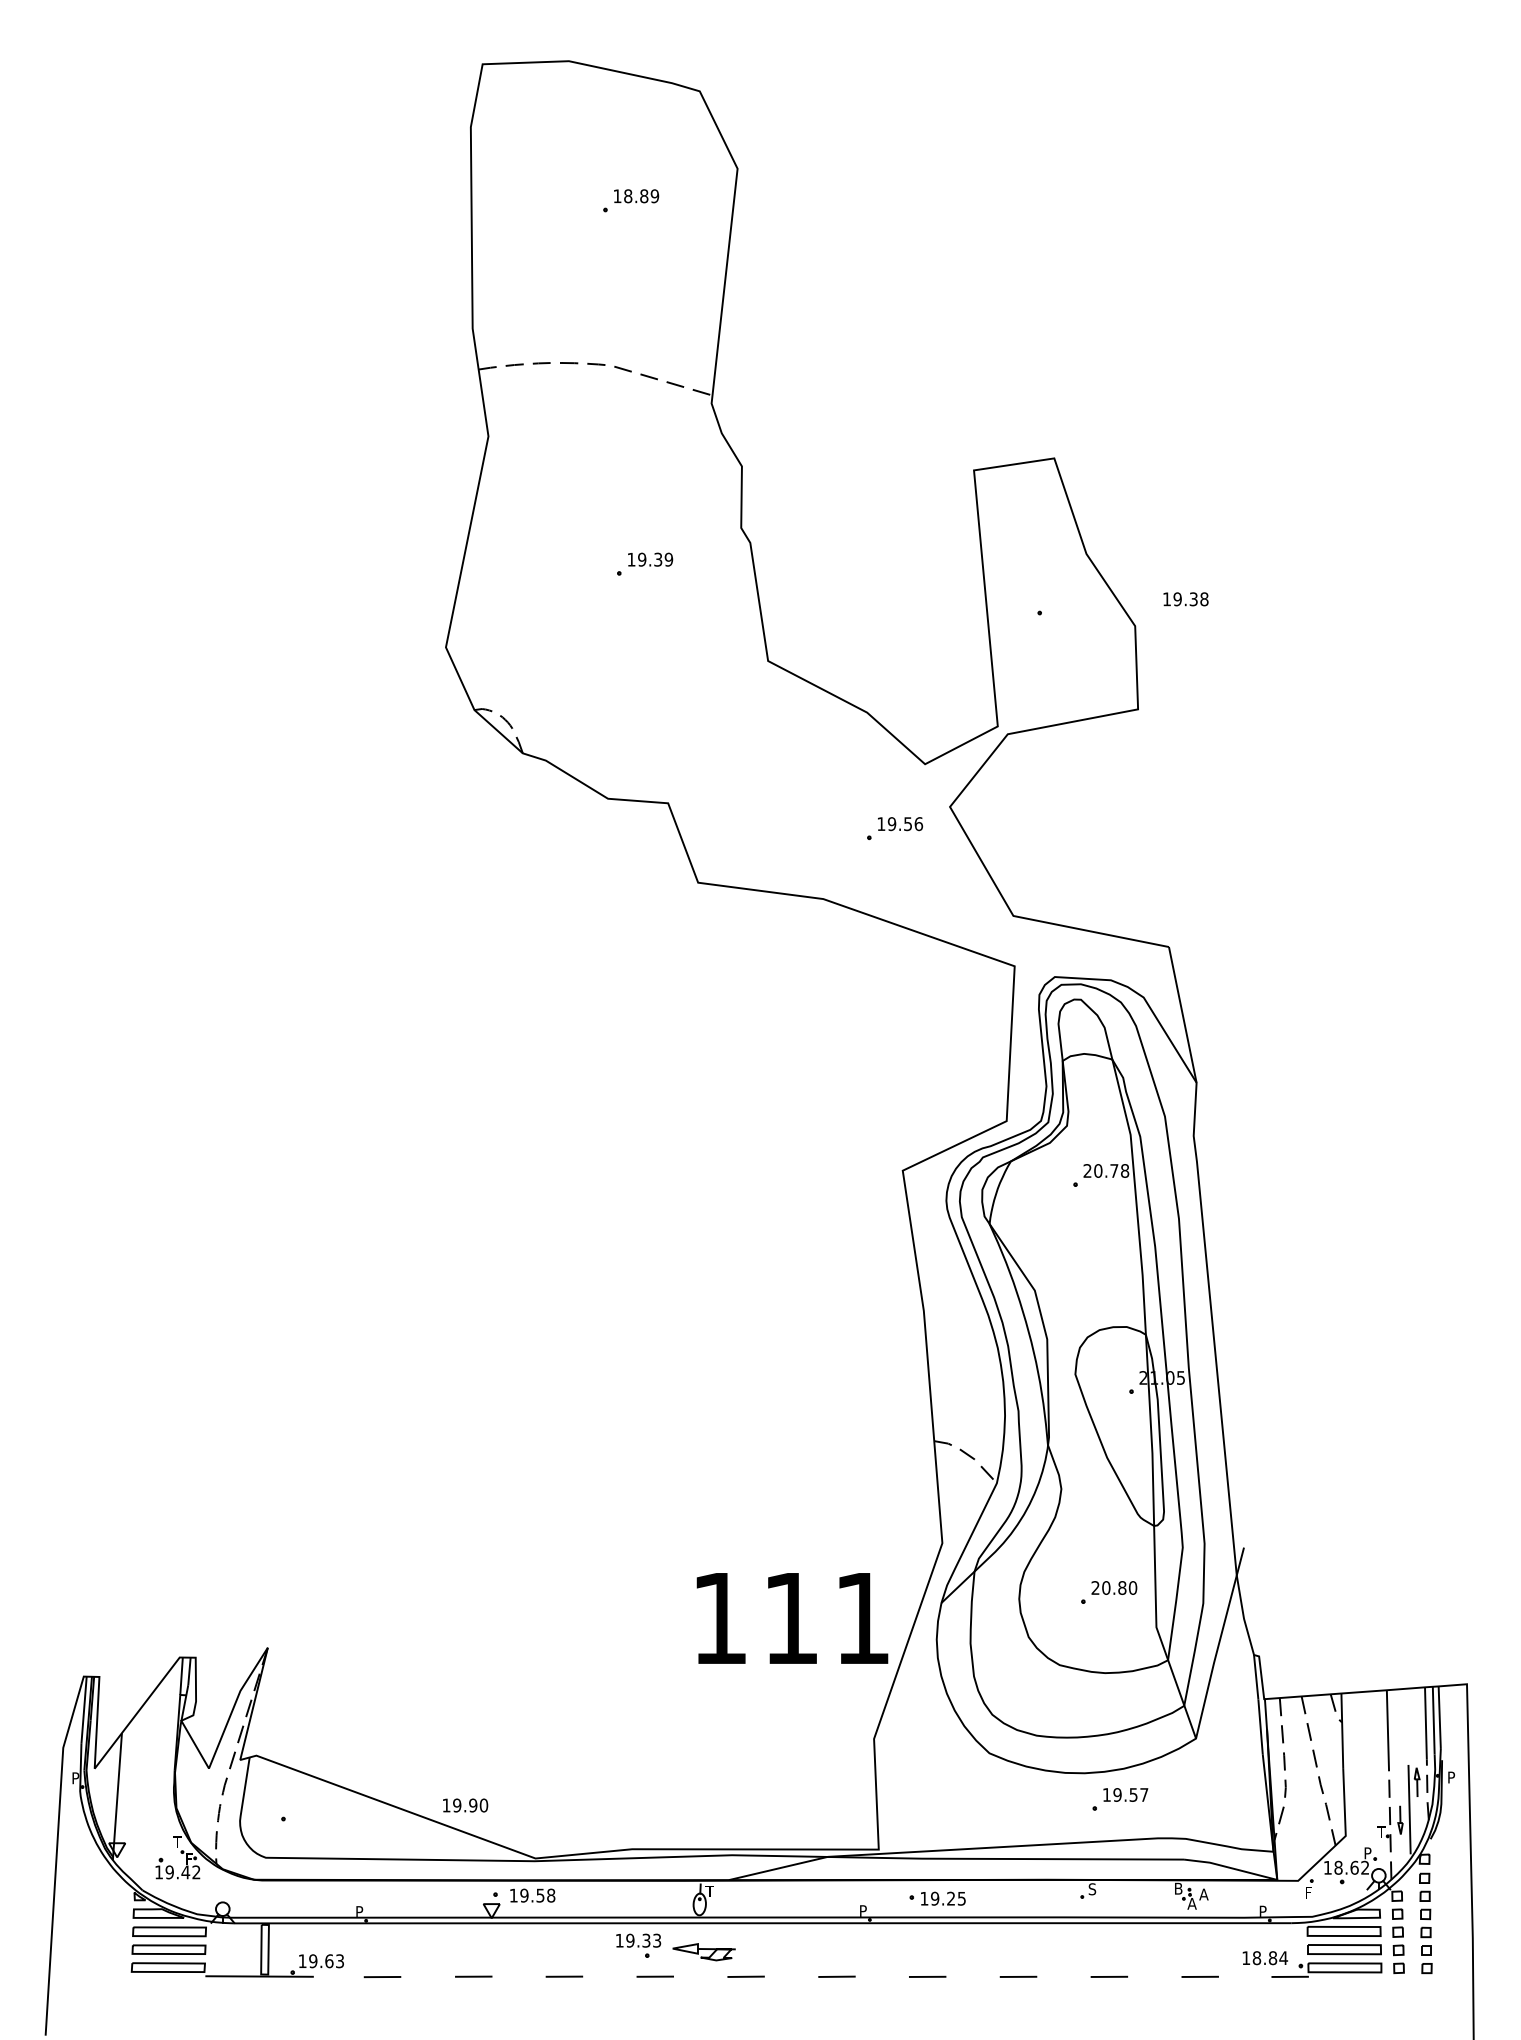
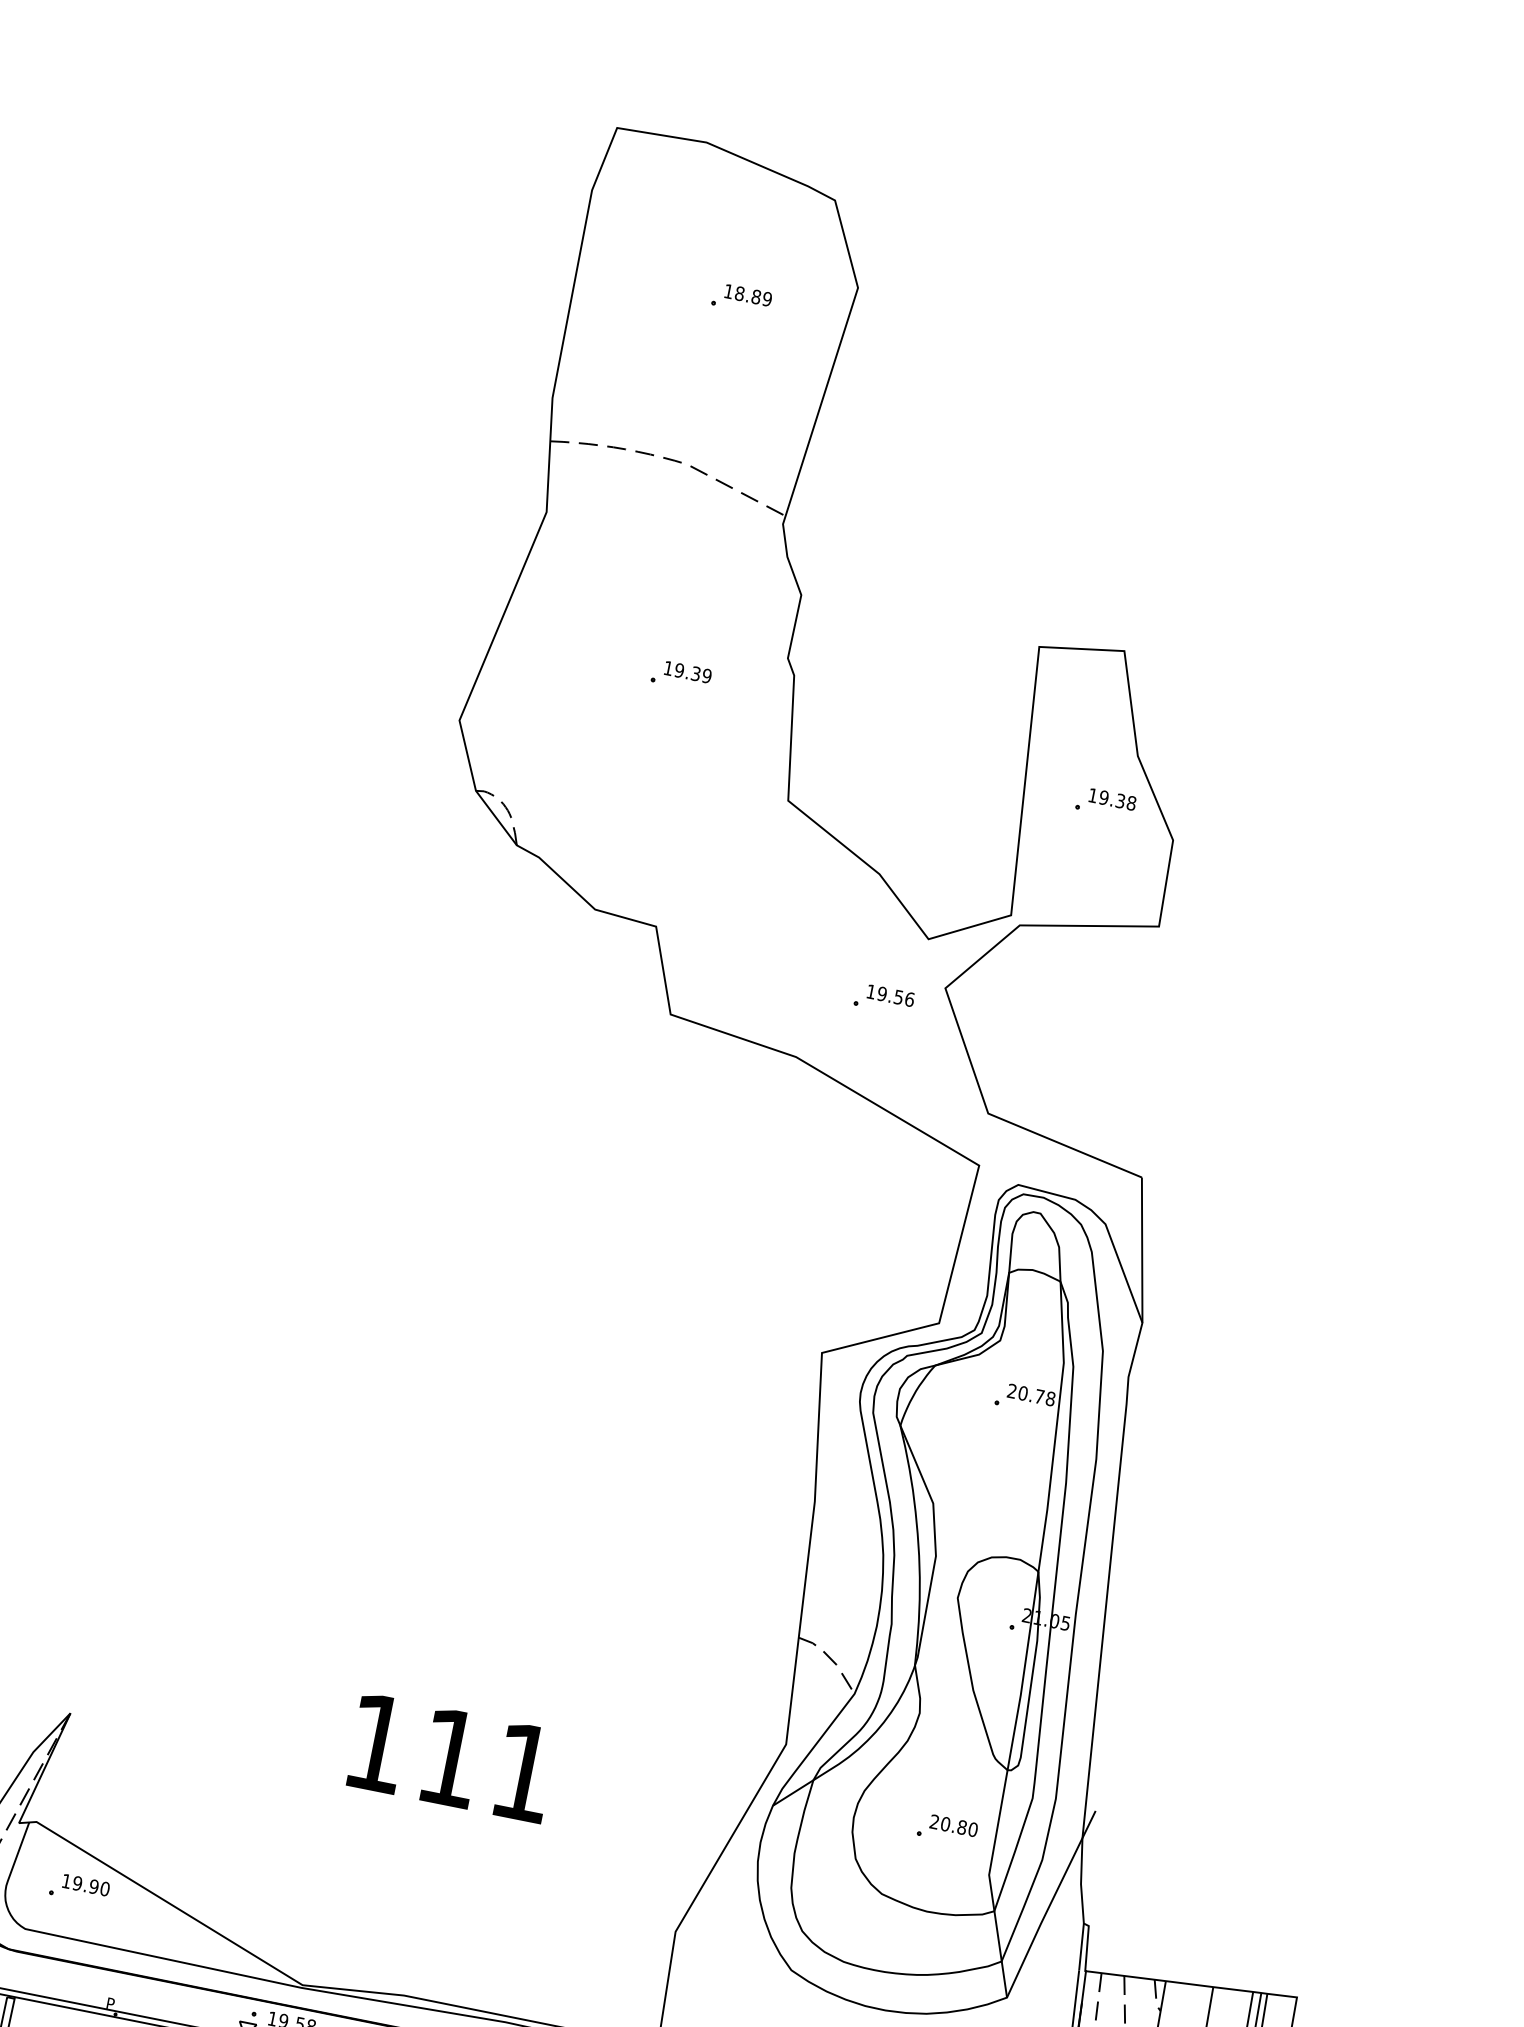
text: (1185, 599) -> (1112, 799), moved
text: (792, 1618) -> (451, 1758), moved
text: (465, 1805) -> (86, 1885), moved

